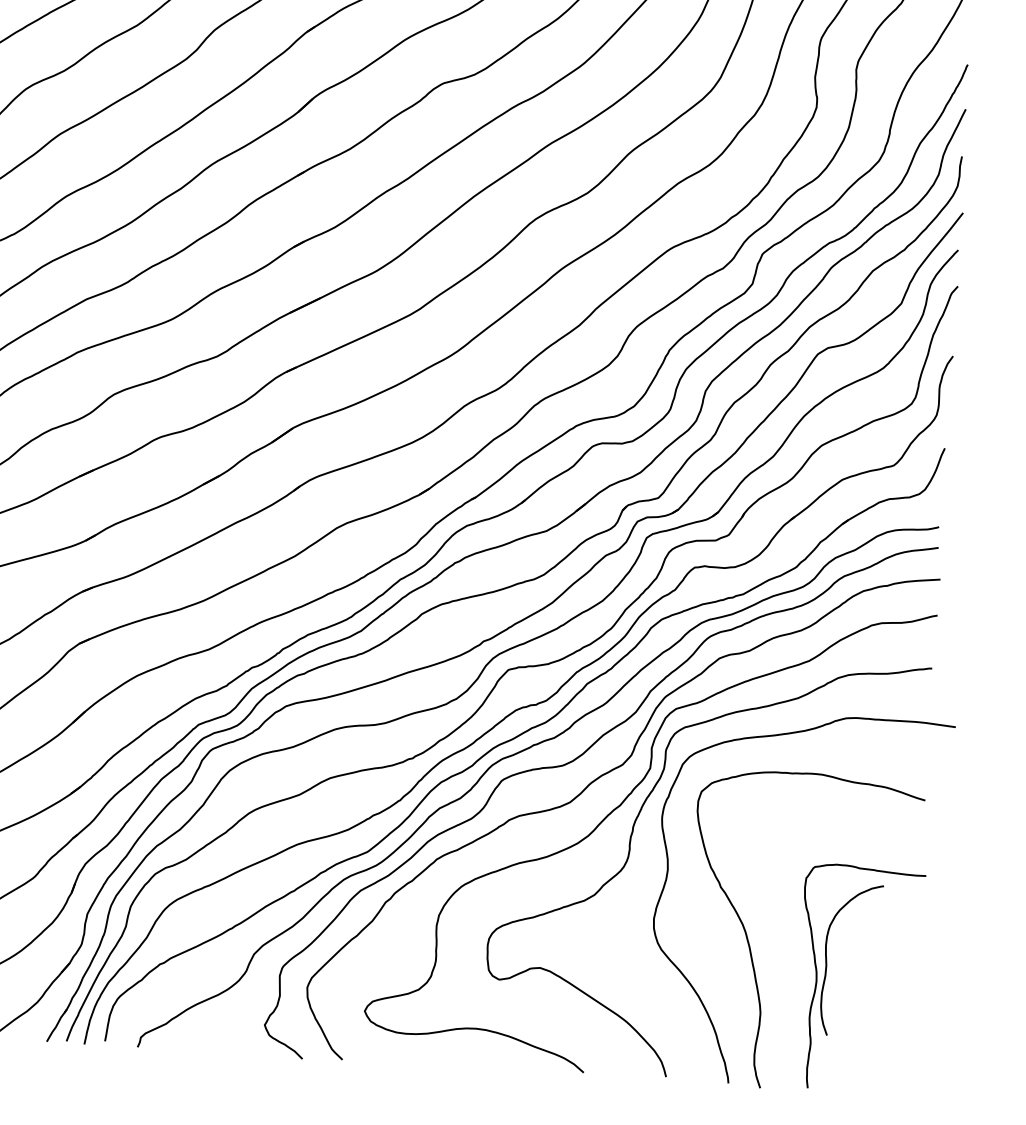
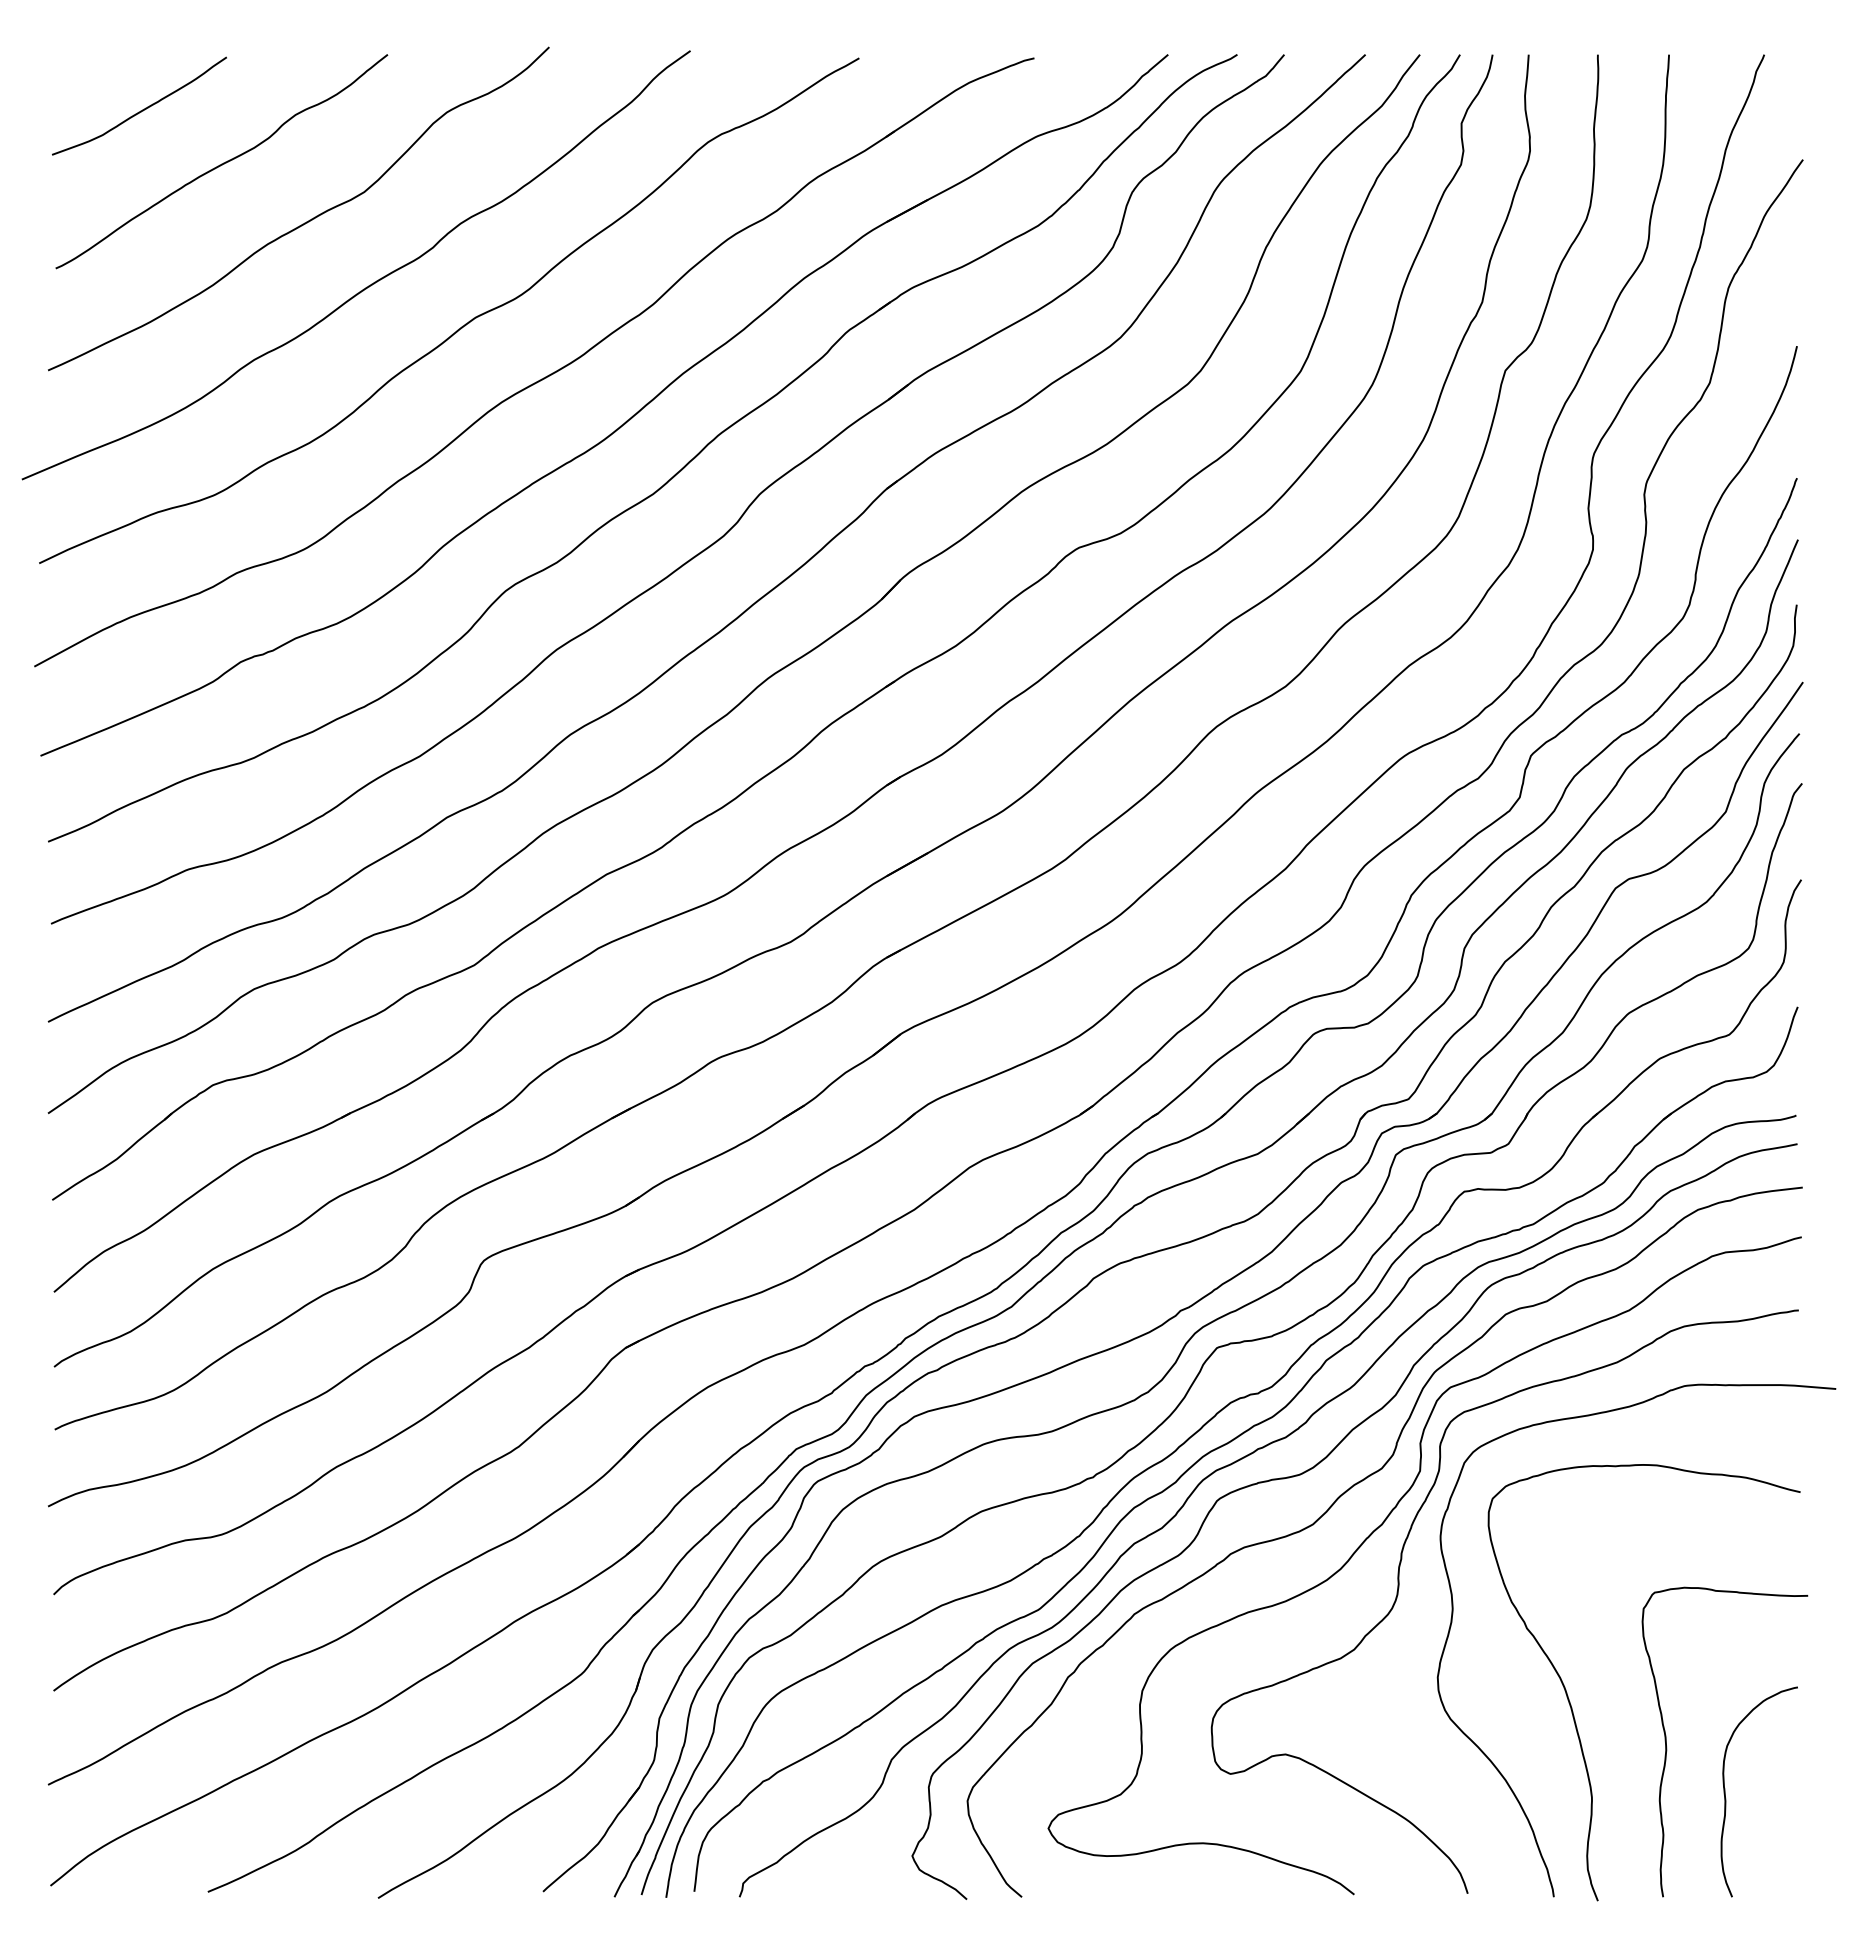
curve: (827, 963) -> (1726, 1798), moved

